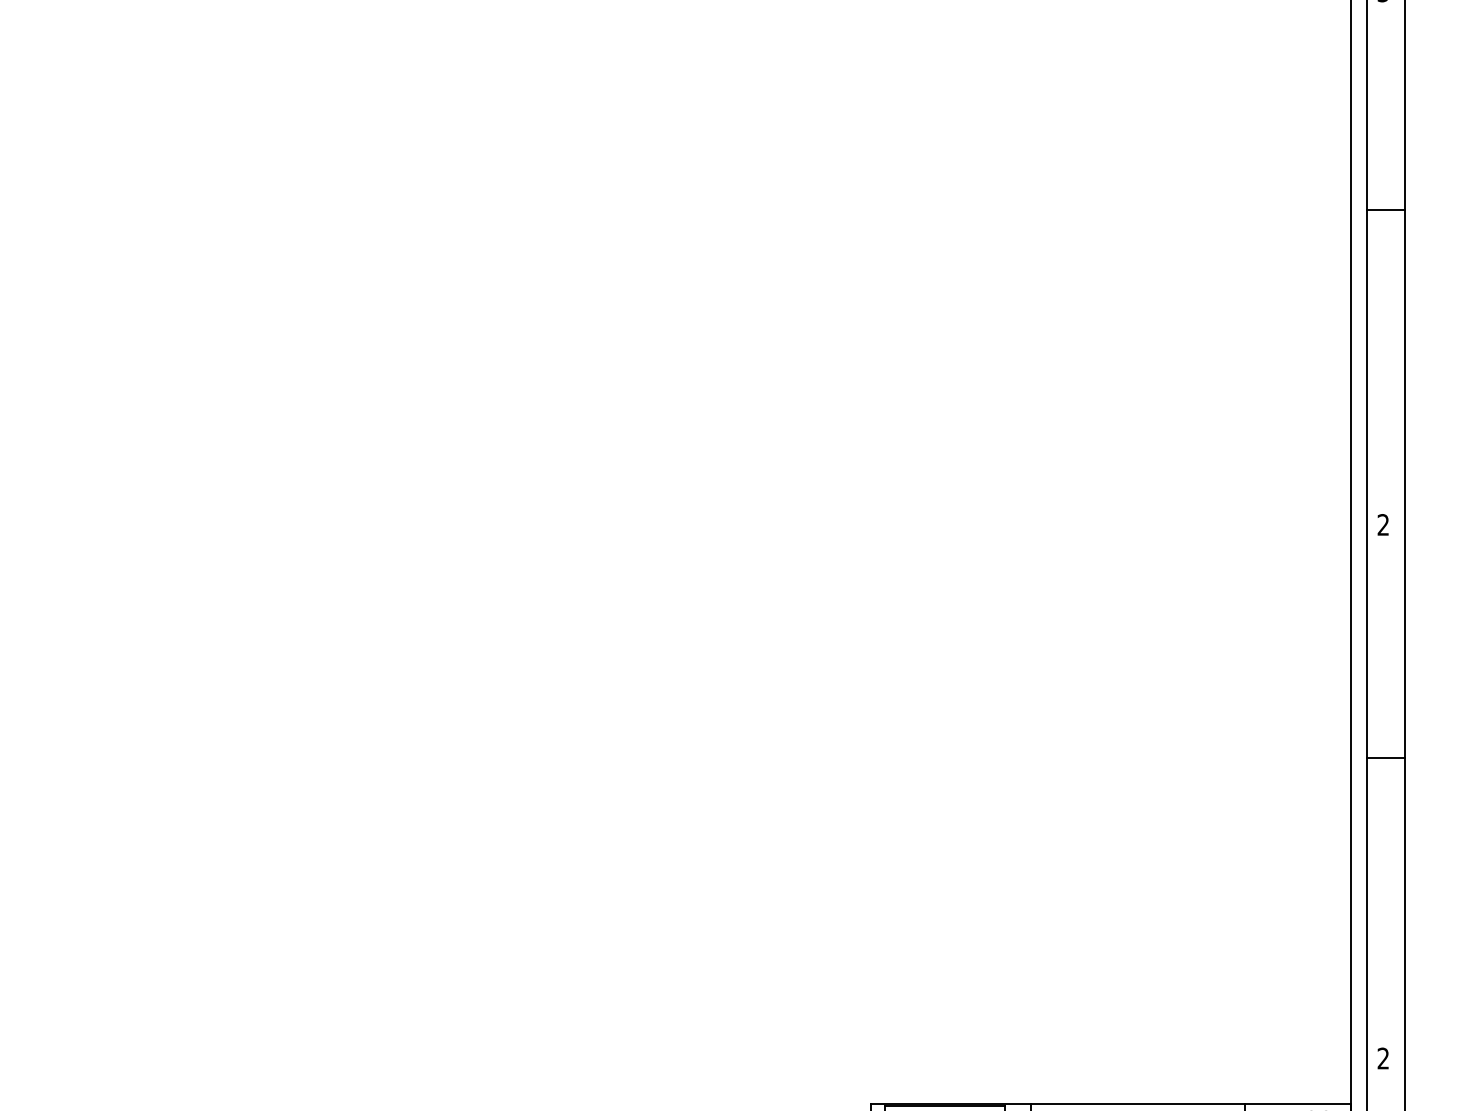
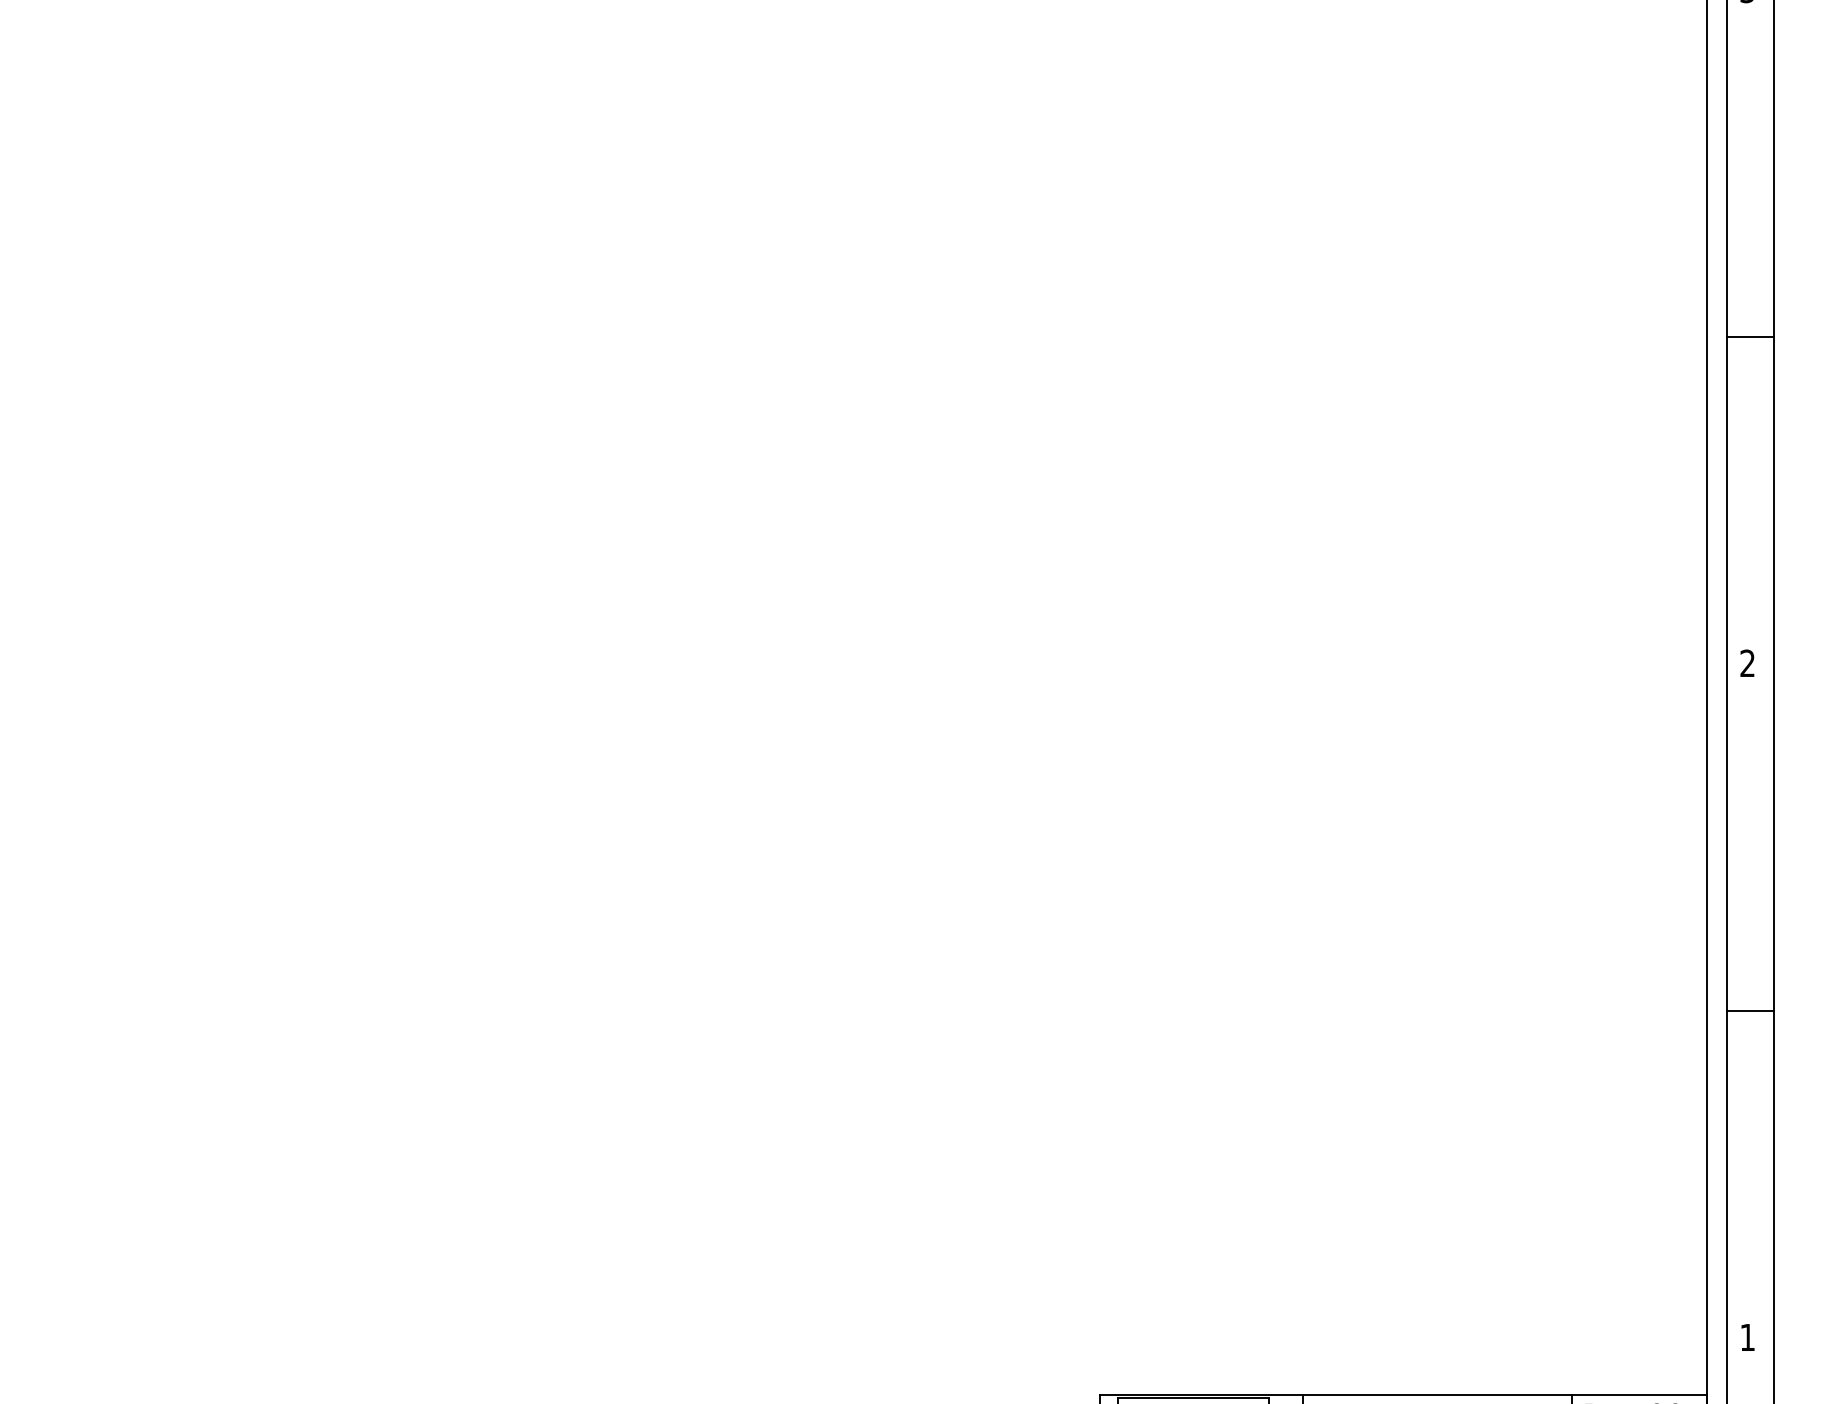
line: (1385, 209) -> (1750, 337), moved
line: (1385, 757) -> (1750, 1011), moved
text: (1383, 1057) -> (1747, 1336), 2 -> 1

